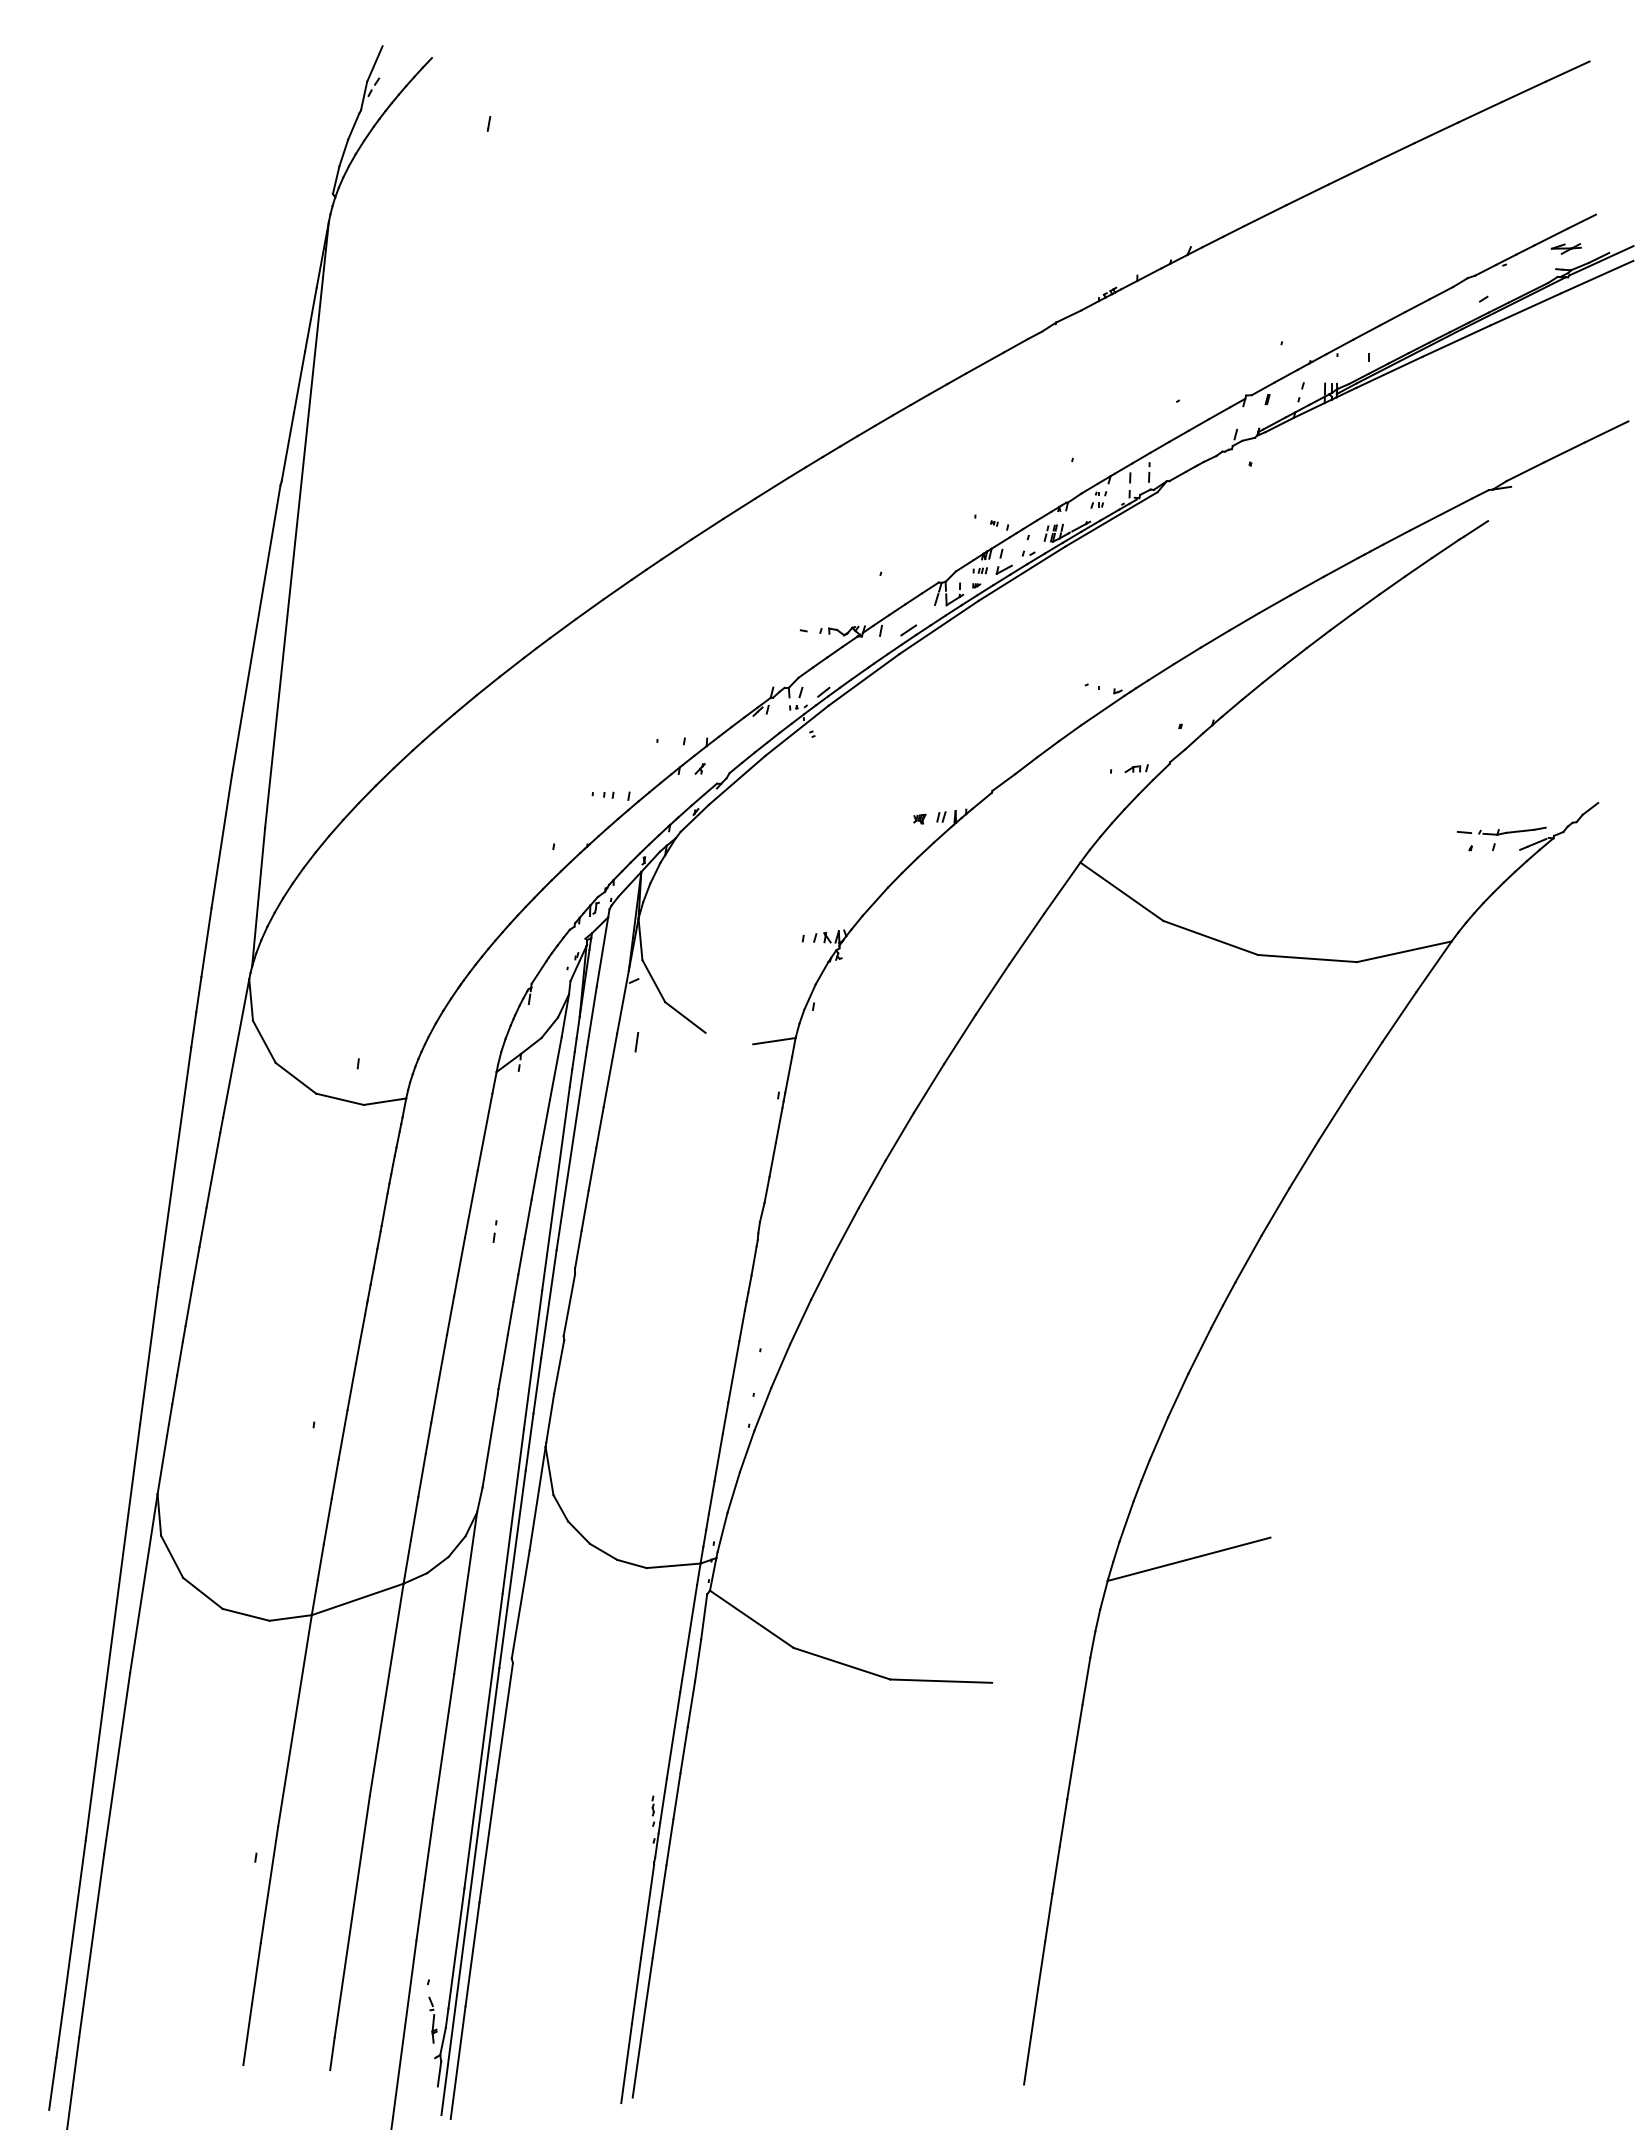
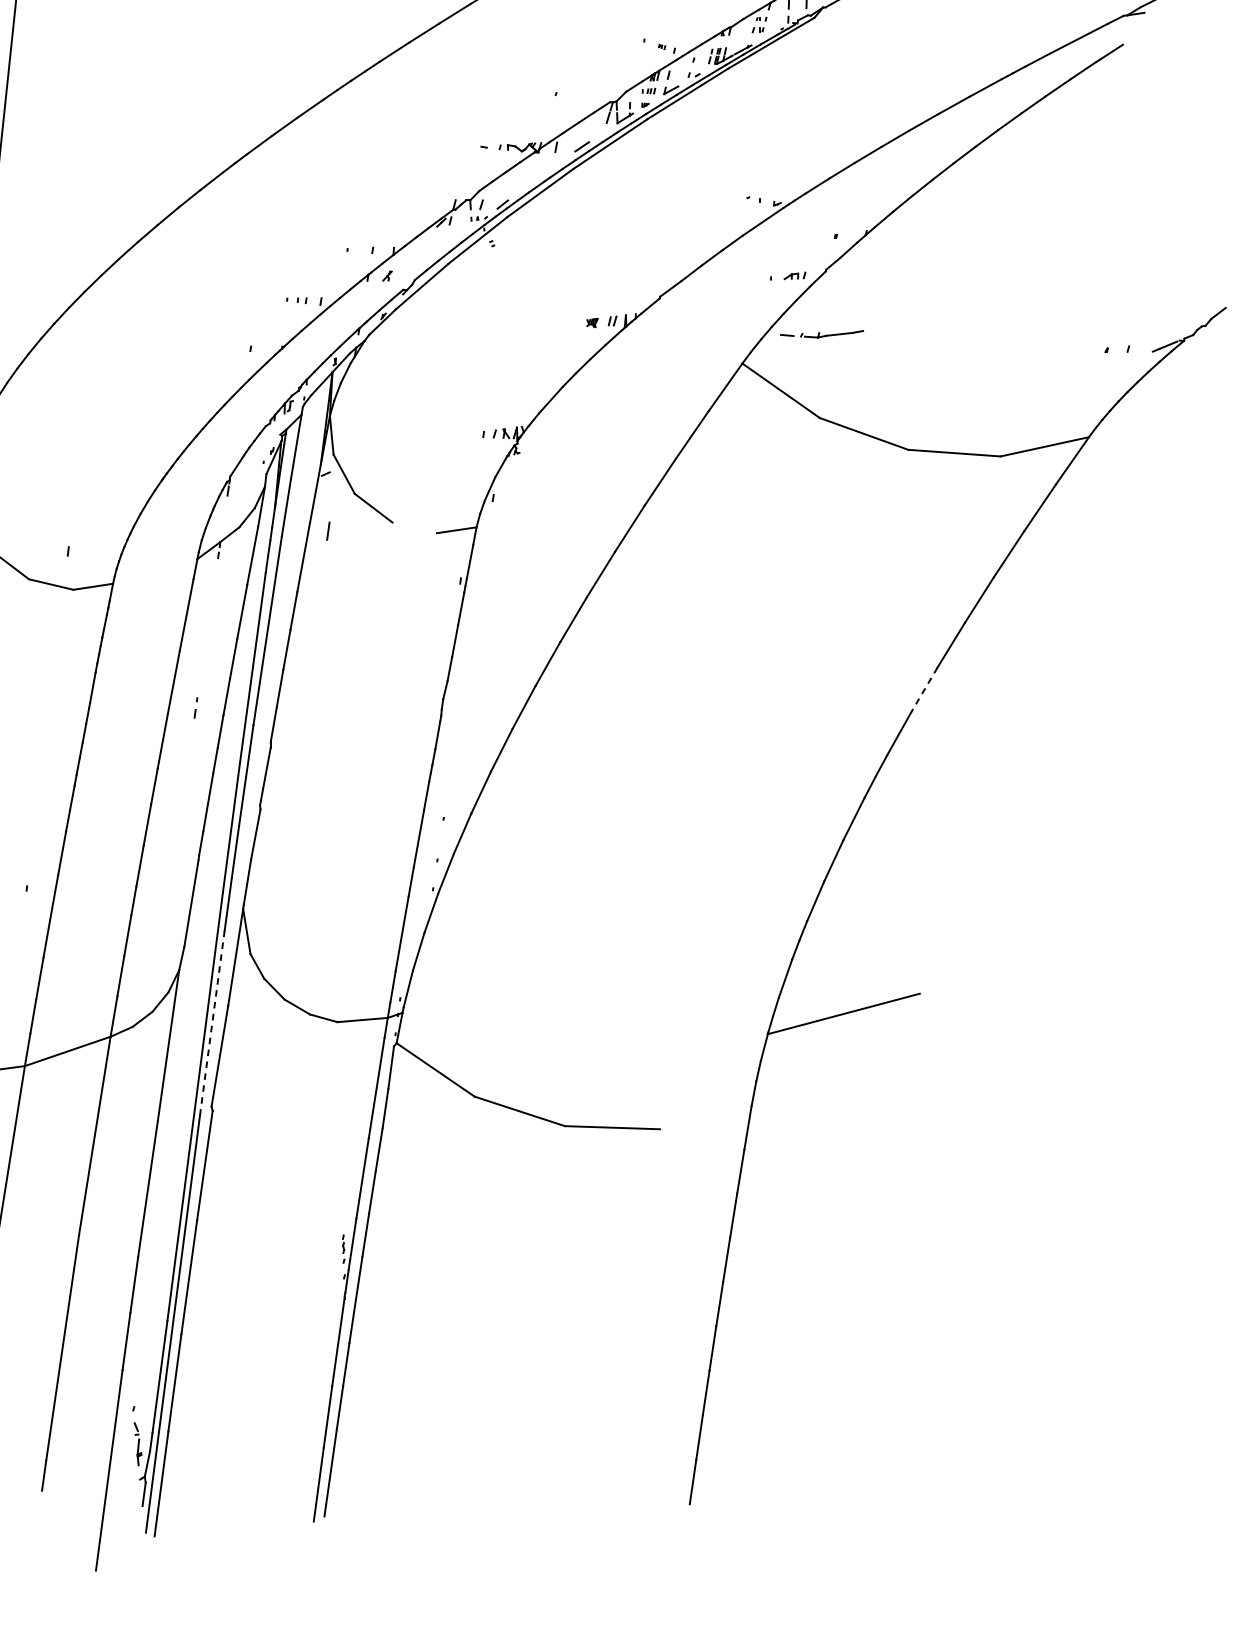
part: (1501, 830) -> (821, 333), moved
line: (1275, 1212) -> (924, 690), solid -> dashed
line: (512, 1569) -> (212, 1023), solid -> dashed

